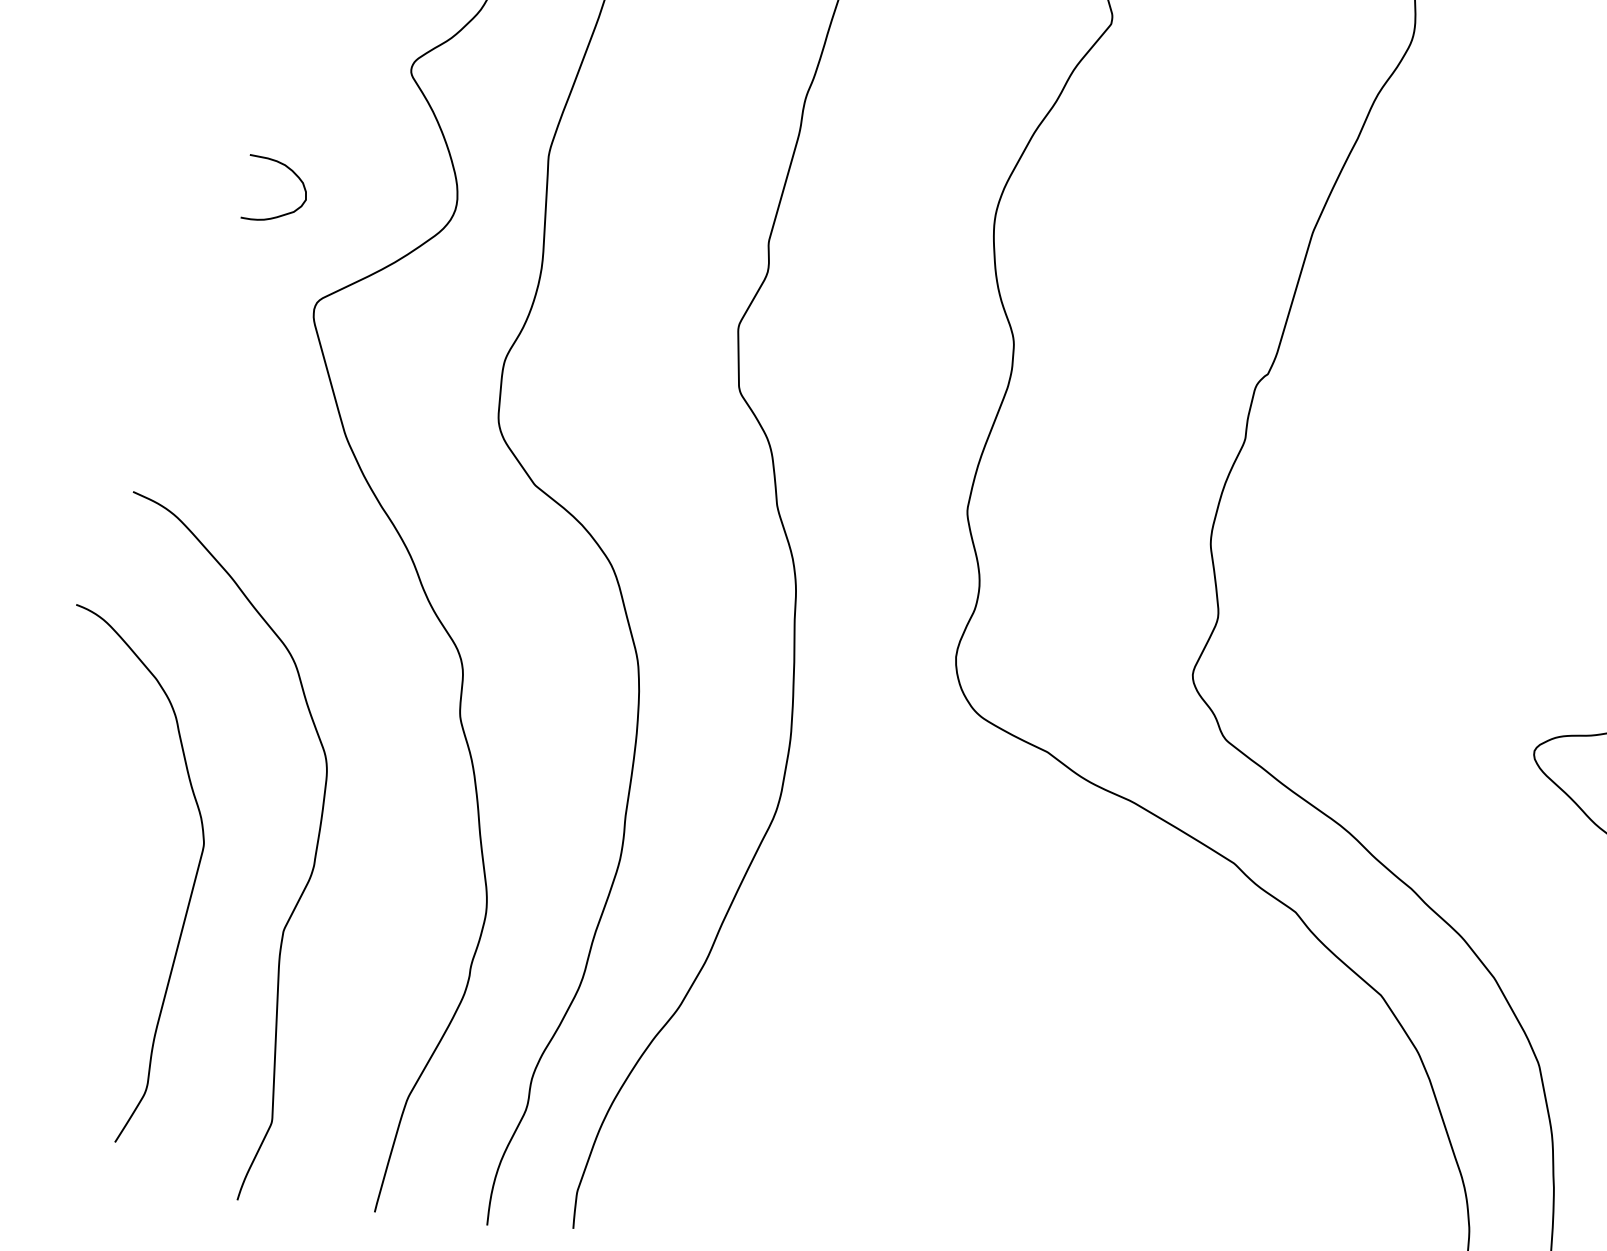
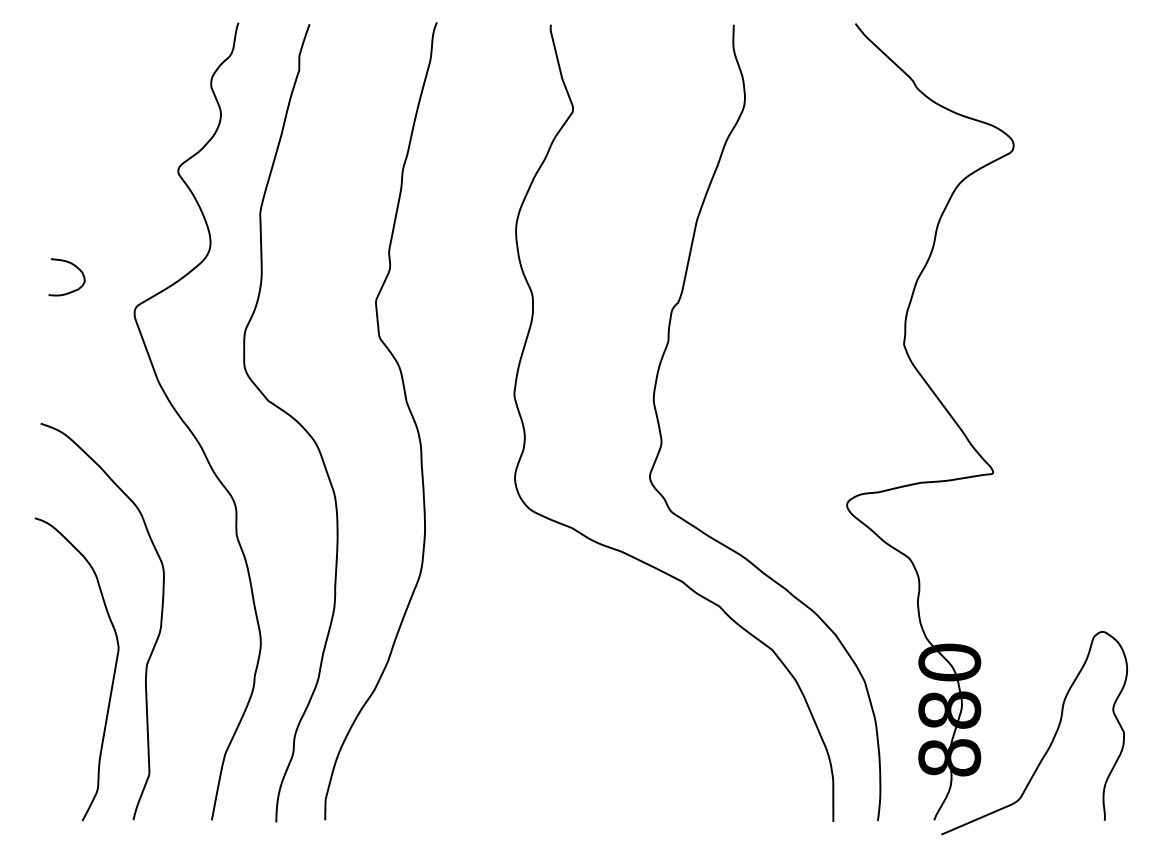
curve: (286, 169) -> (72, 265), moved
curve: (188, 895) -> (112, 677), moved

